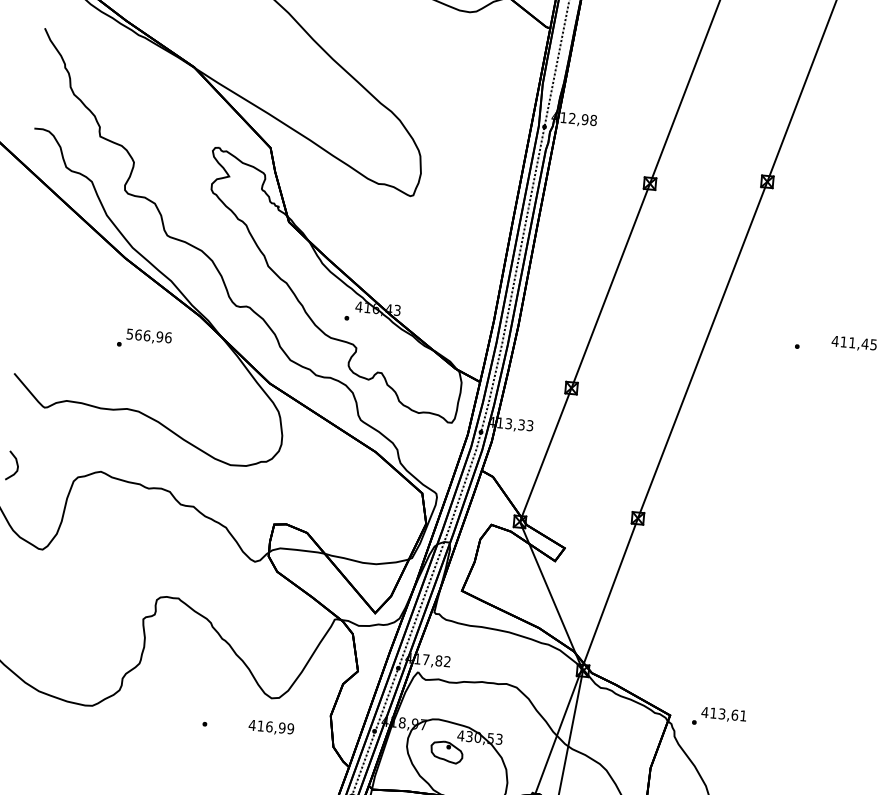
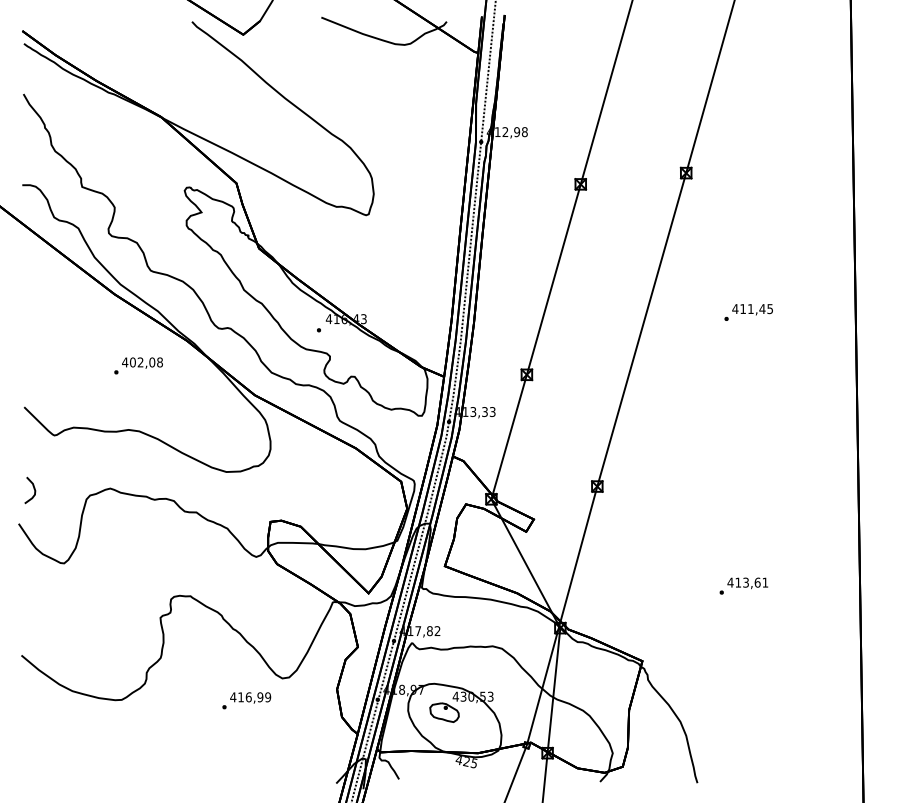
text: (149, 336) -> (142, 362), 566,96 -> 402,08
text: (854, 343) -> (752, 309), moved
text: (719, 716) -> (743, 585), moved
text: (271, 727) -> (250, 697), moved

